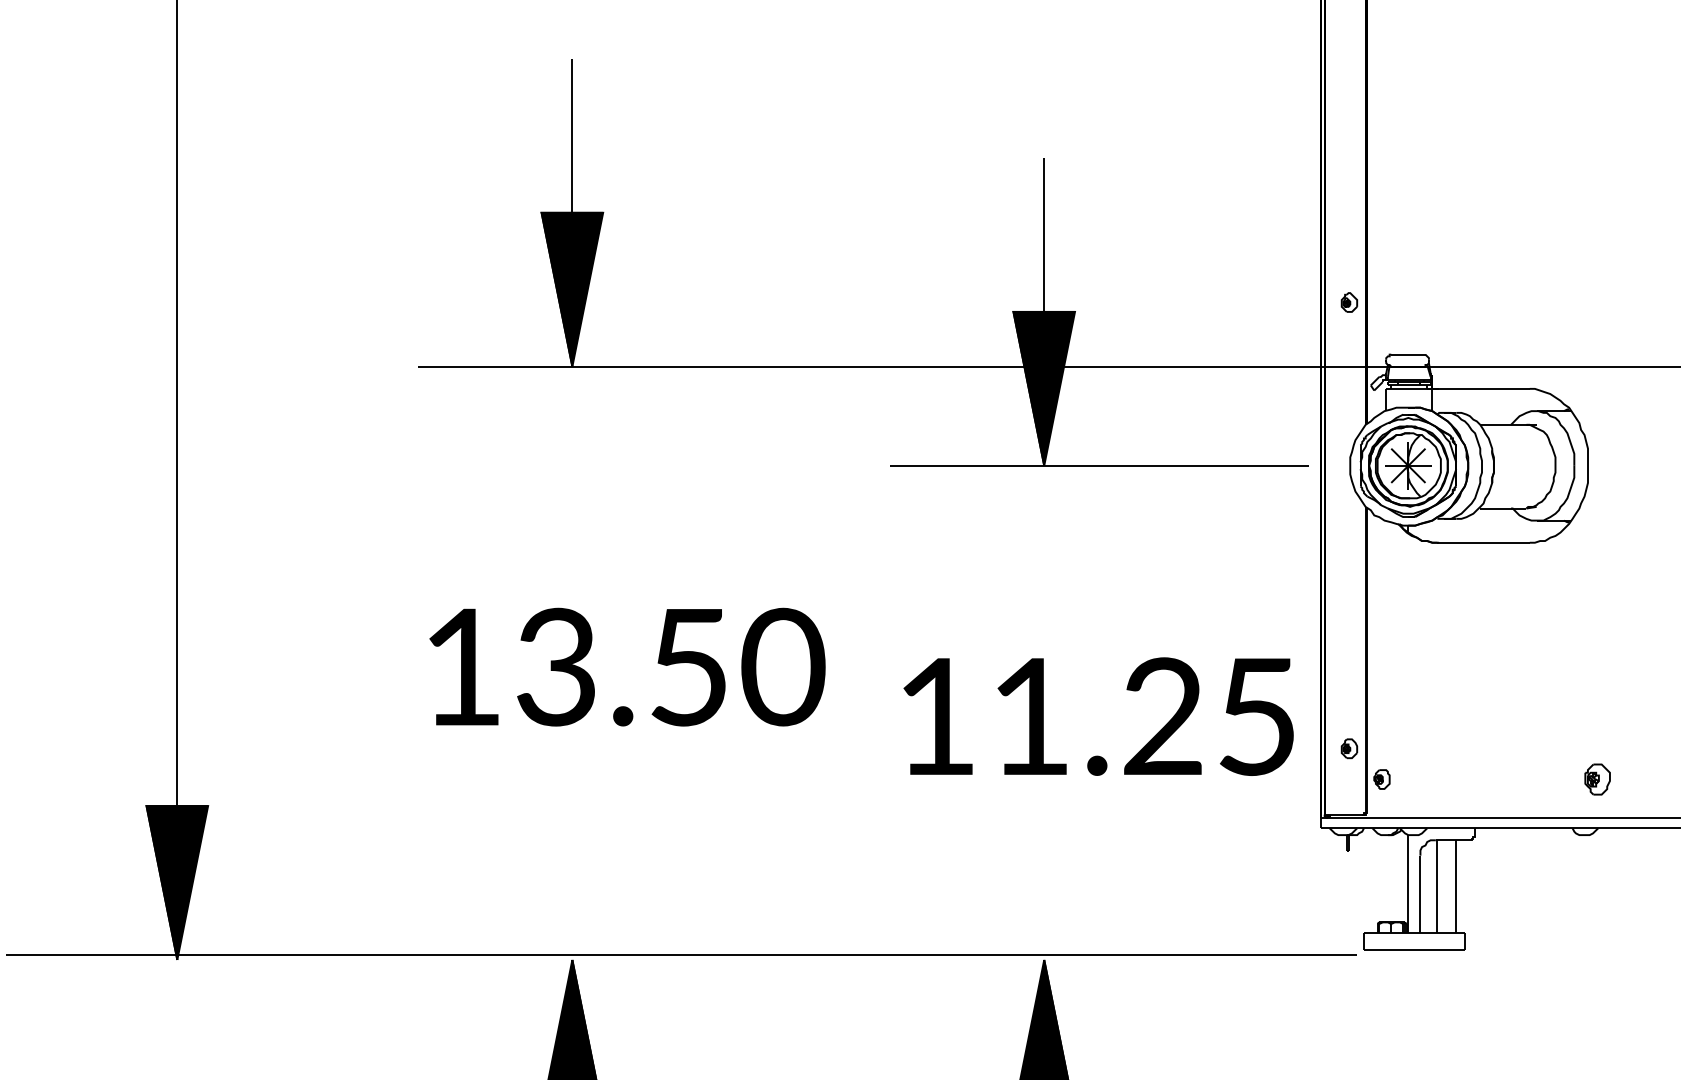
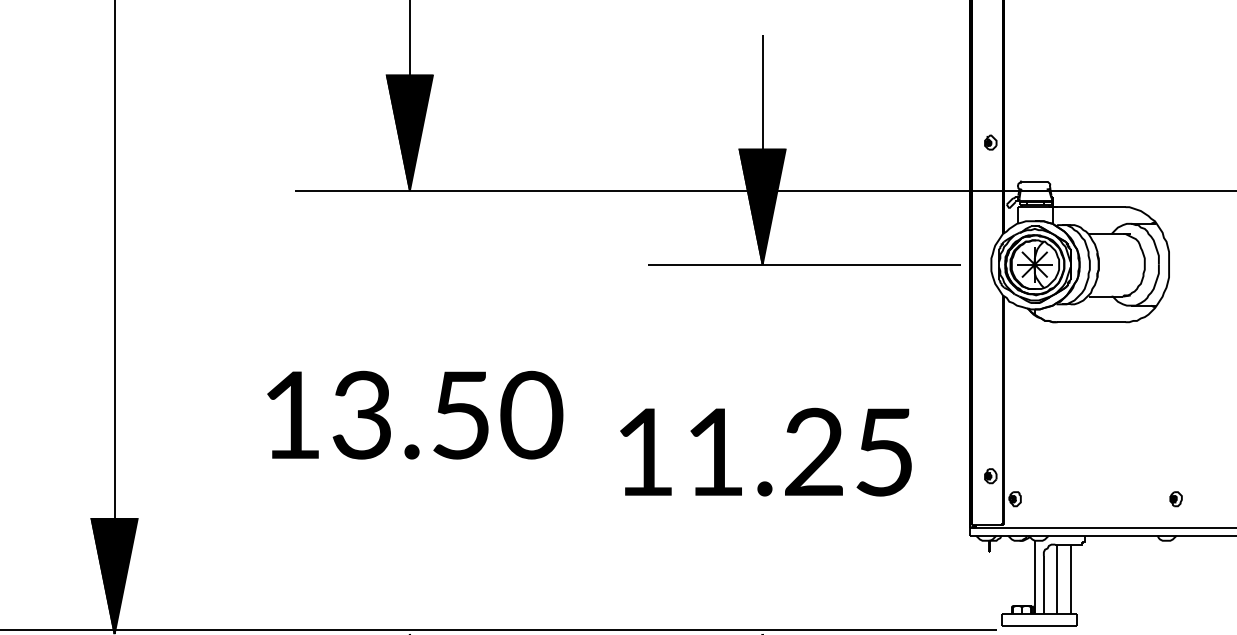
text: (627, 666) -> (415, 414), moved
text: (1098, 716) -> (765, 452), moved
part: (1596, 779) -> (1175, 499), size x0.62

